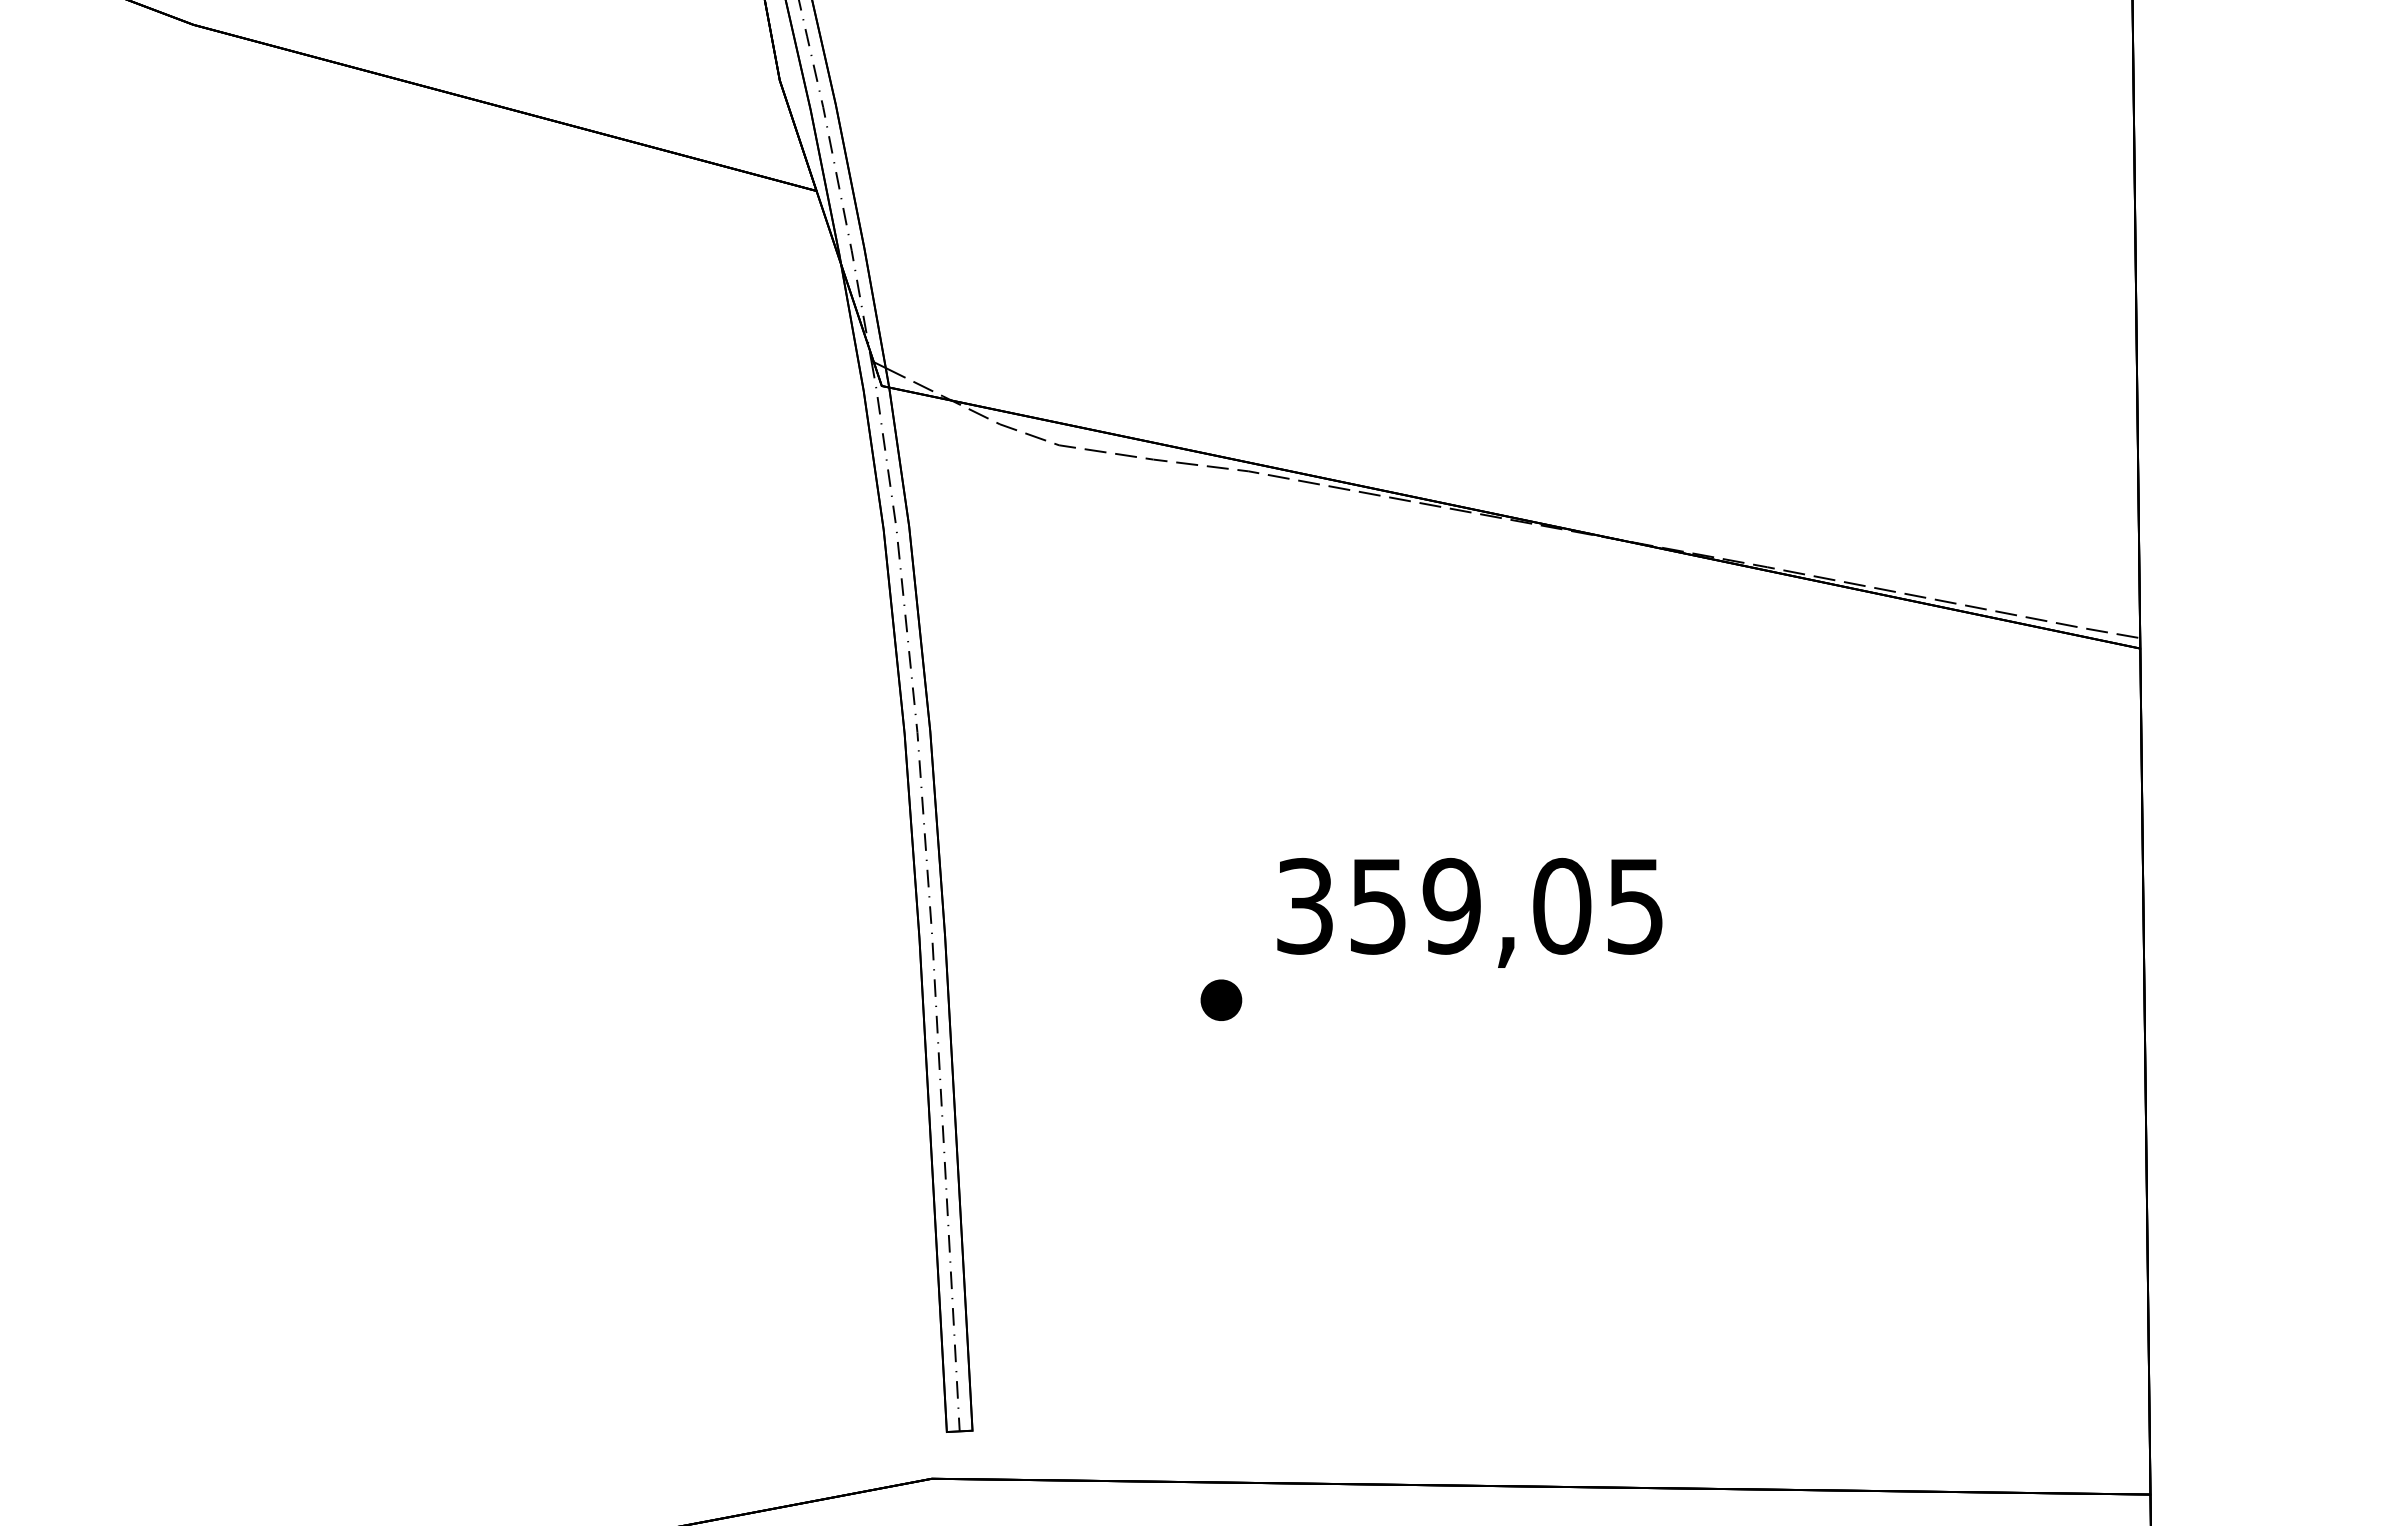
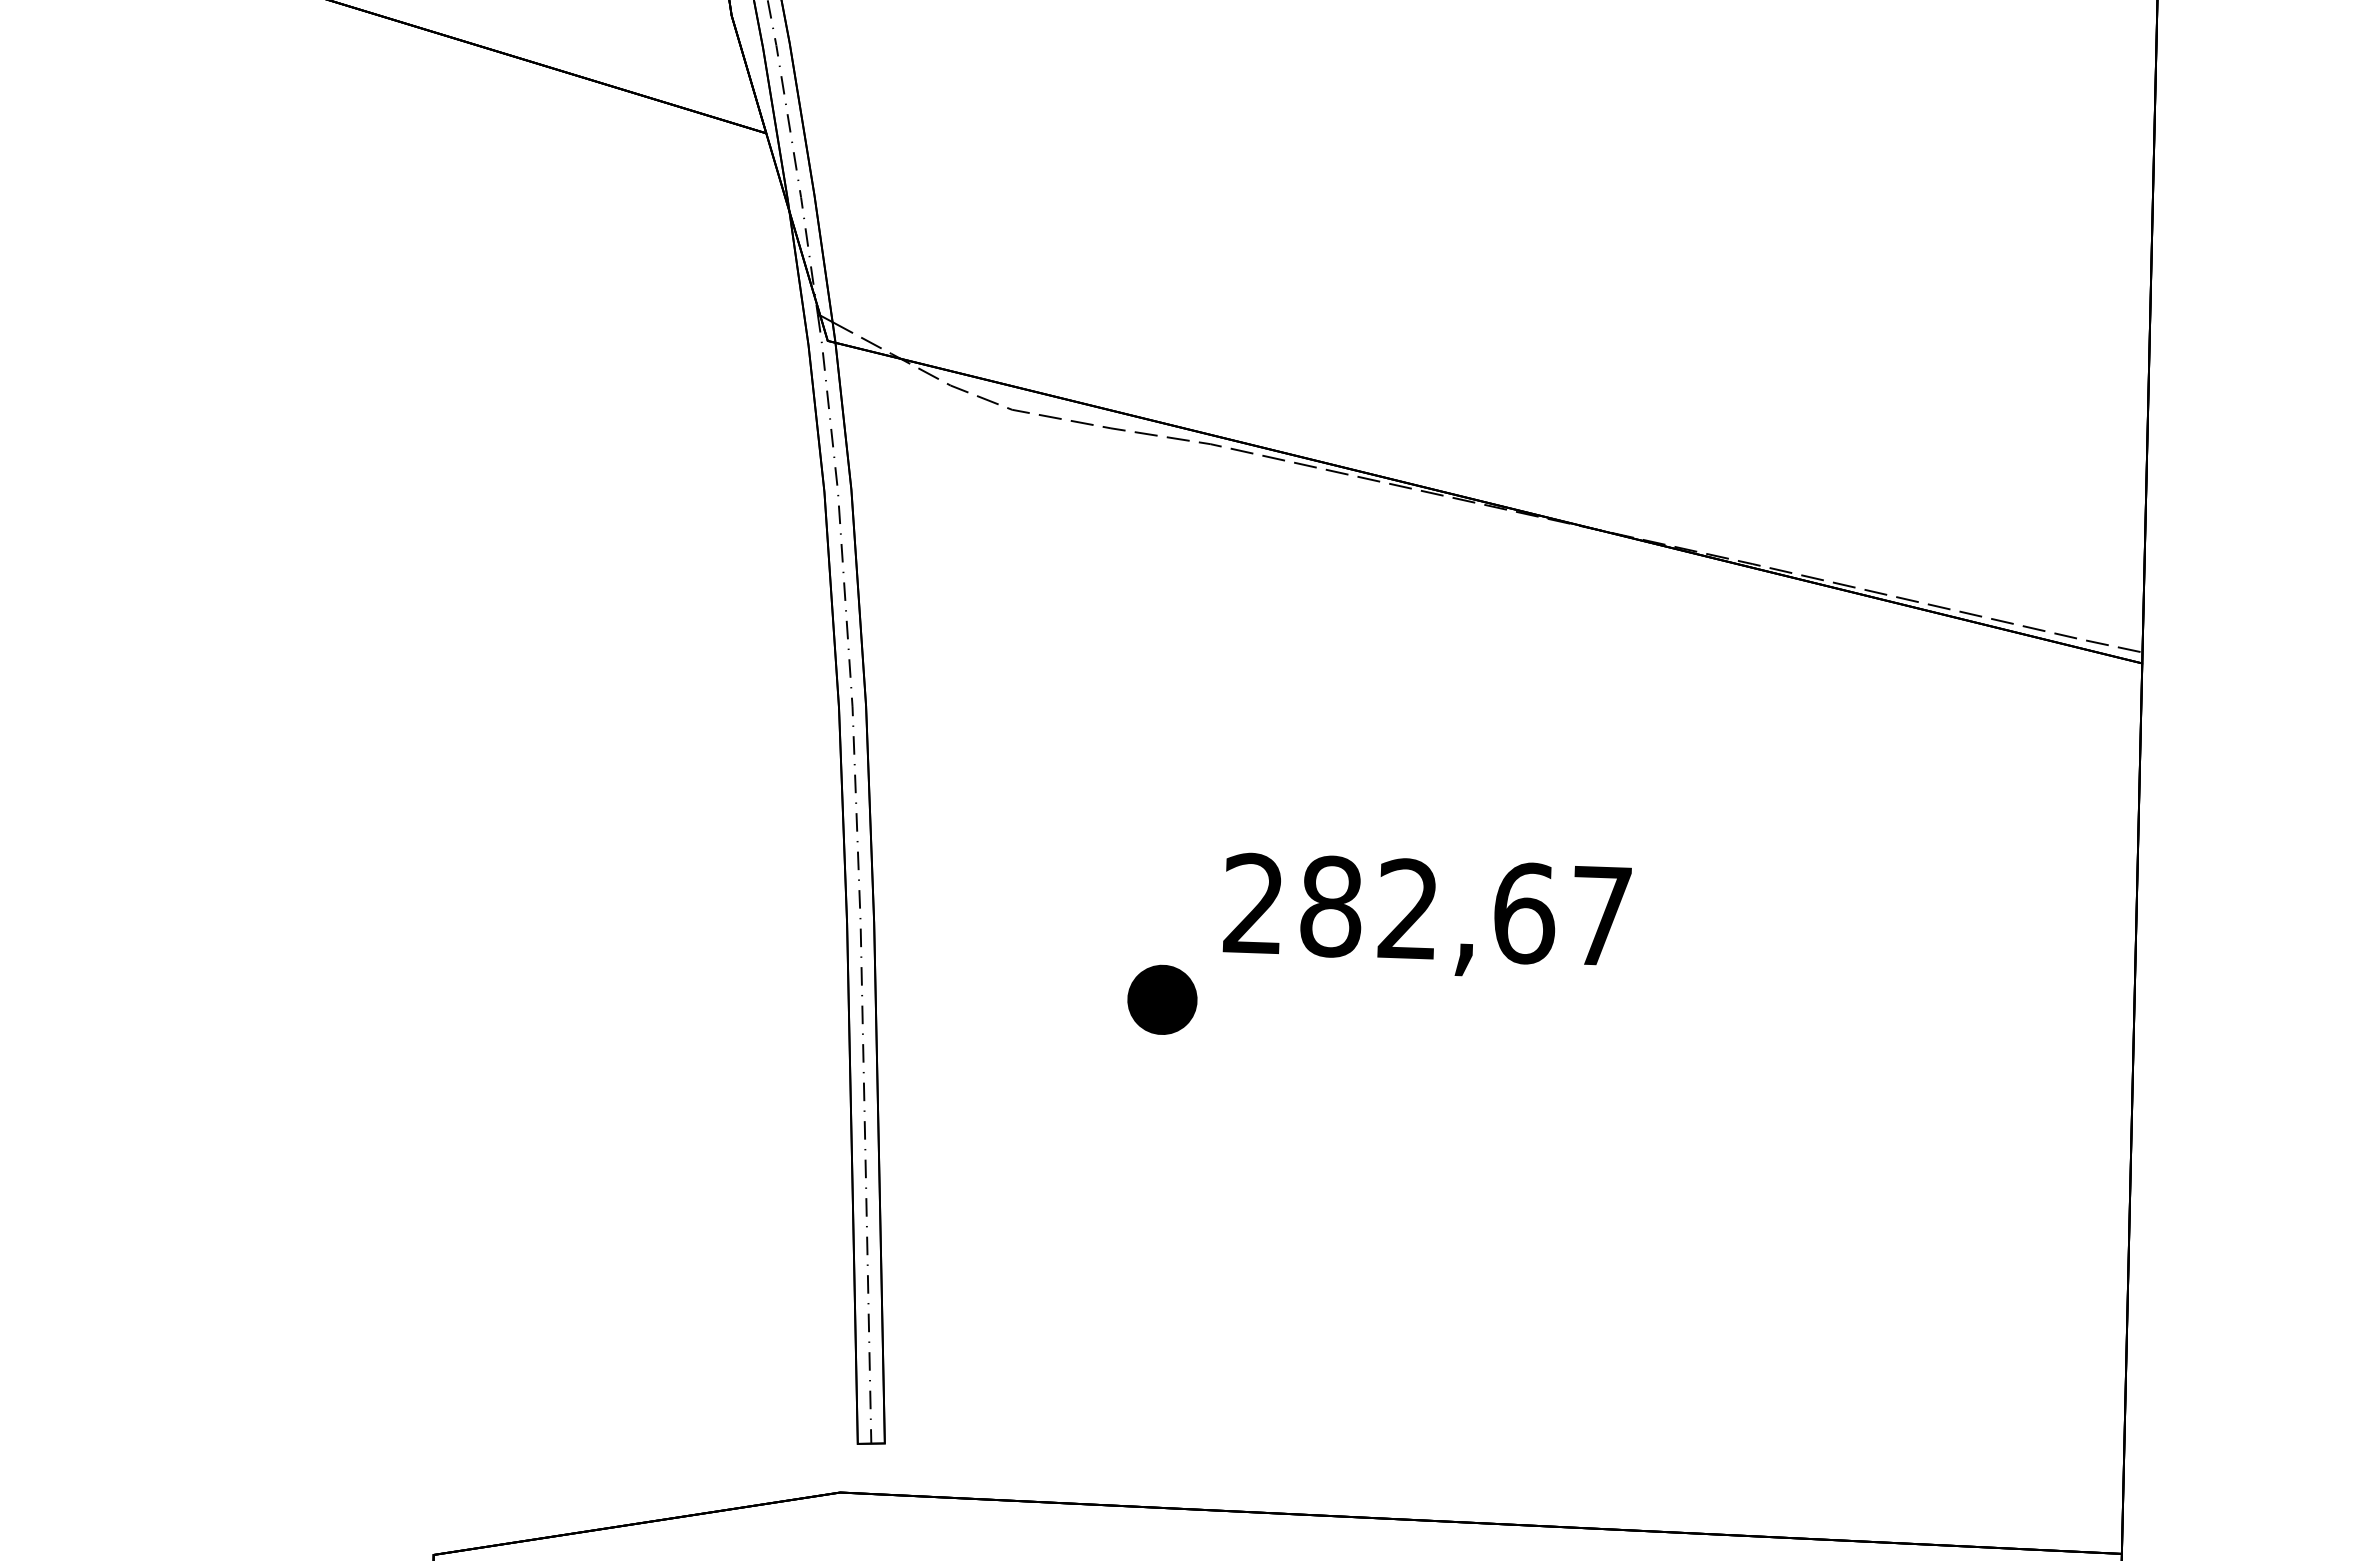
text: (1469, 905) -> (1427, 909), 359,05 -> 282,67
part: (1221, 999) -> (1162, 998), size x1.6

